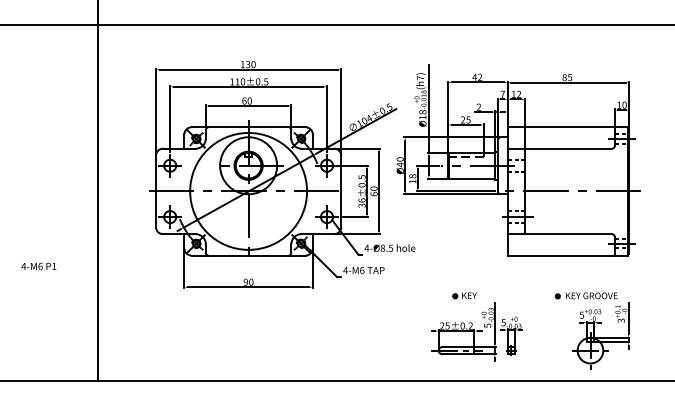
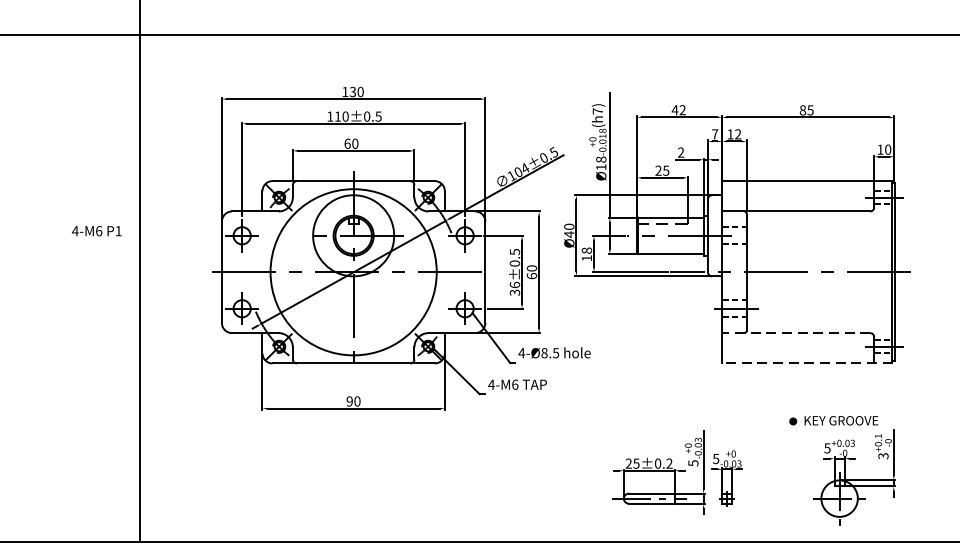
line: (559, 234) -> (795, 333), solid -> dashed
line: (567, 255) -> (806, 363), solid -> dashed
text: (38, 266) -> (96, 231), moved
part: (464, 295) -> (660, 420), removed

